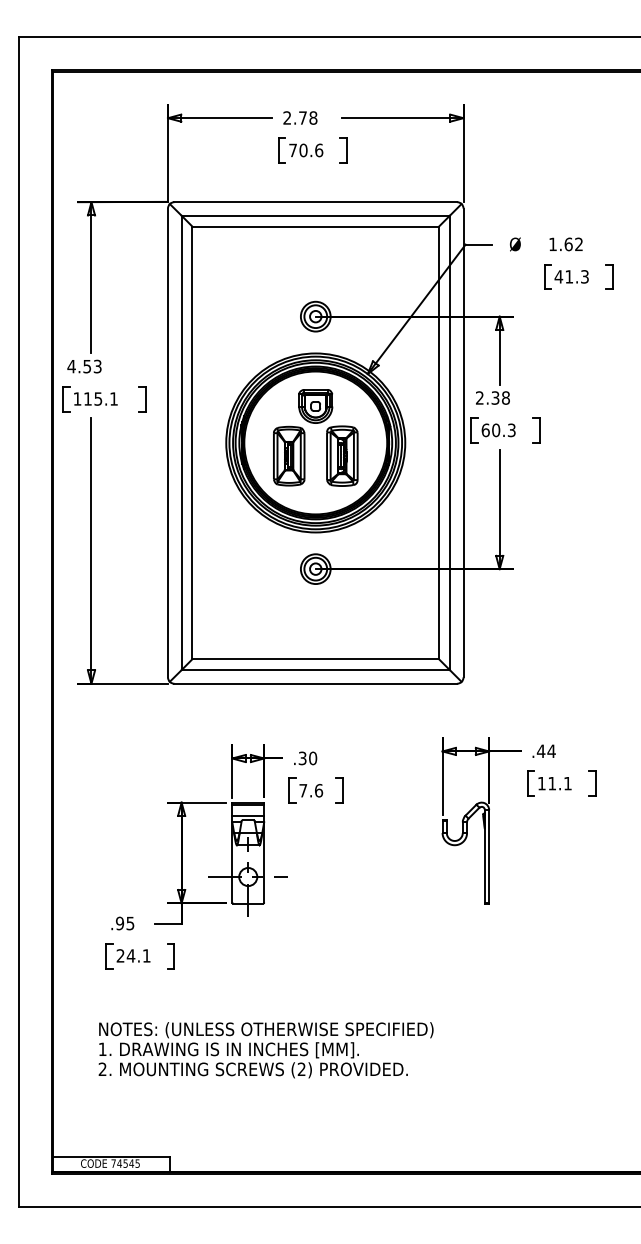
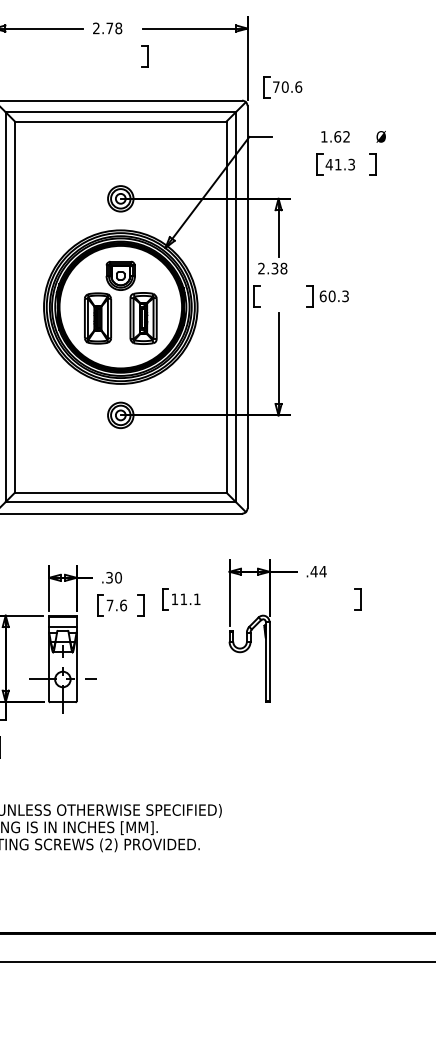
part: (300, 150) -> (282, 87), moved
text: (515, 244) -> (381, 136), moved
text: (498, 430) -> (334, 296), moved
part: (549, 783) -> (181, 599), moved

